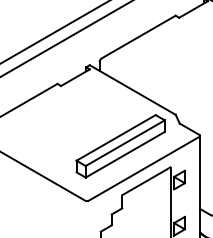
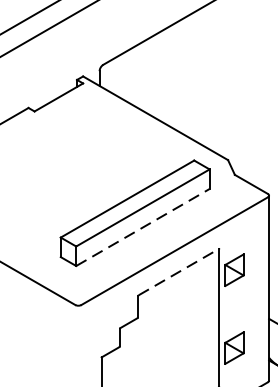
line: (125, 154) -> (143, 227), solid -> dashed
line: (146, 180) -> (178, 270), solid -> dashed

